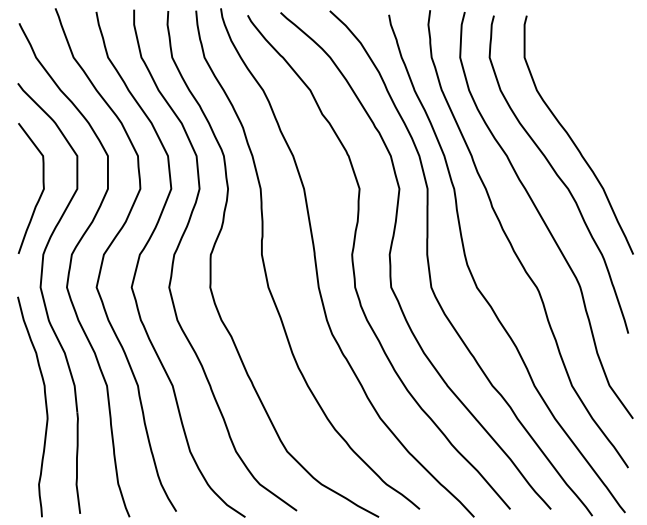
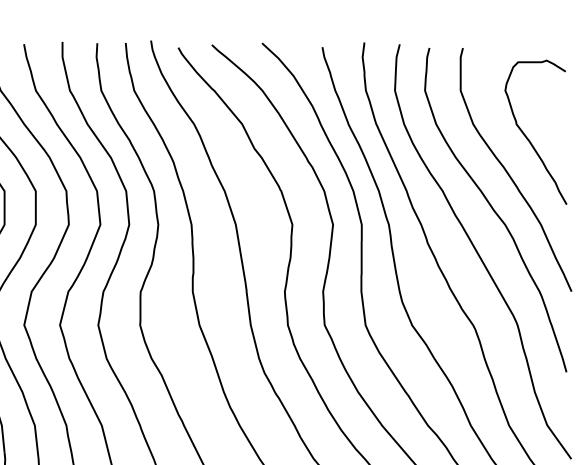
curve: (591, 104) -> (528, 138), added

